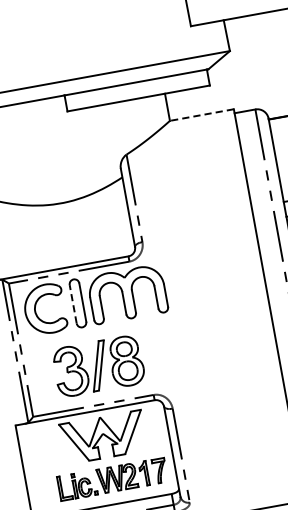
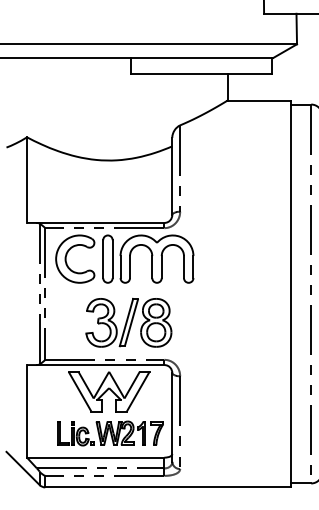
line: (202, 114) -> (259, 100), dashed -> solid
line: (73, 304) -> (103, 259), dashed -> solid
part: (98, 365) -> (128, 322), moved

